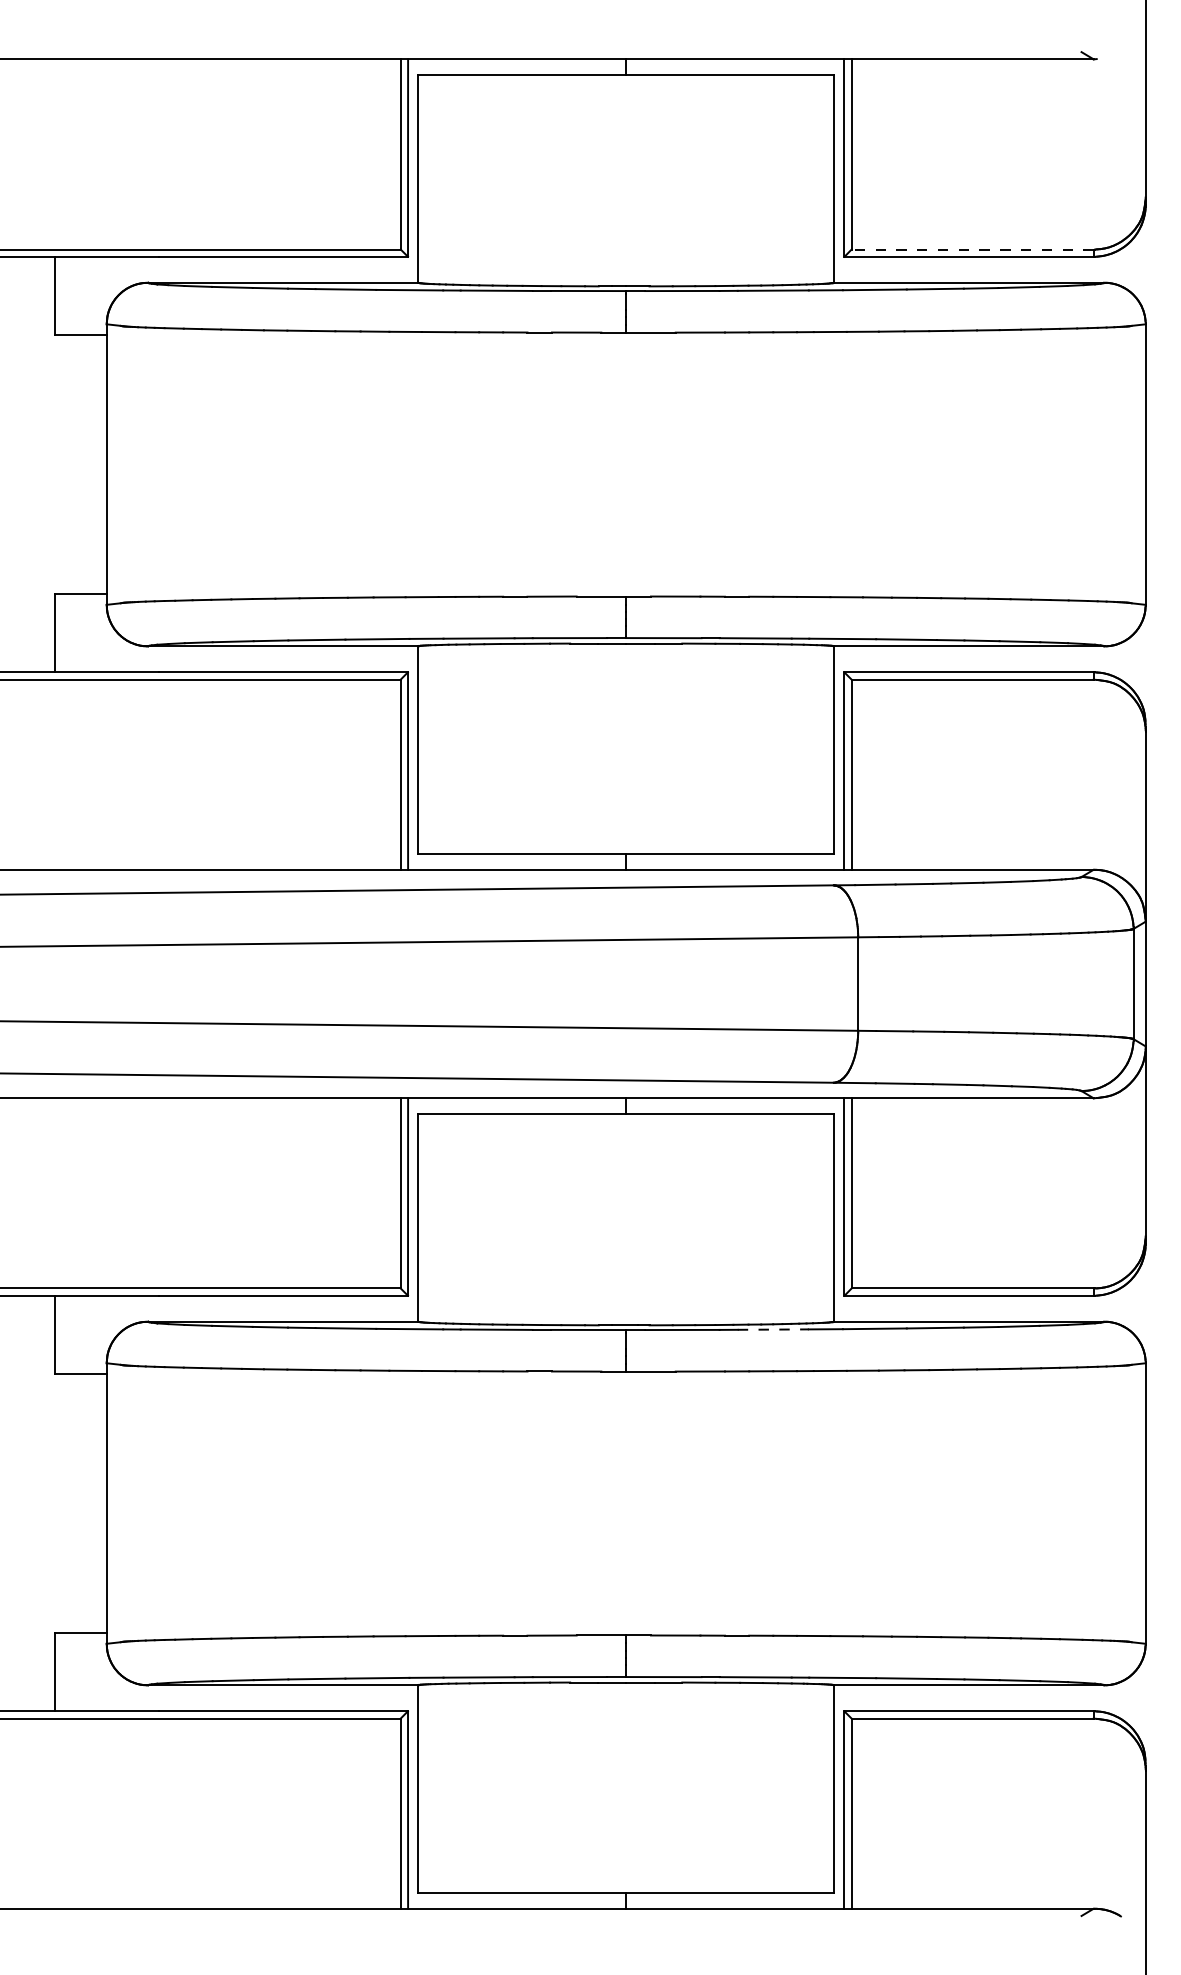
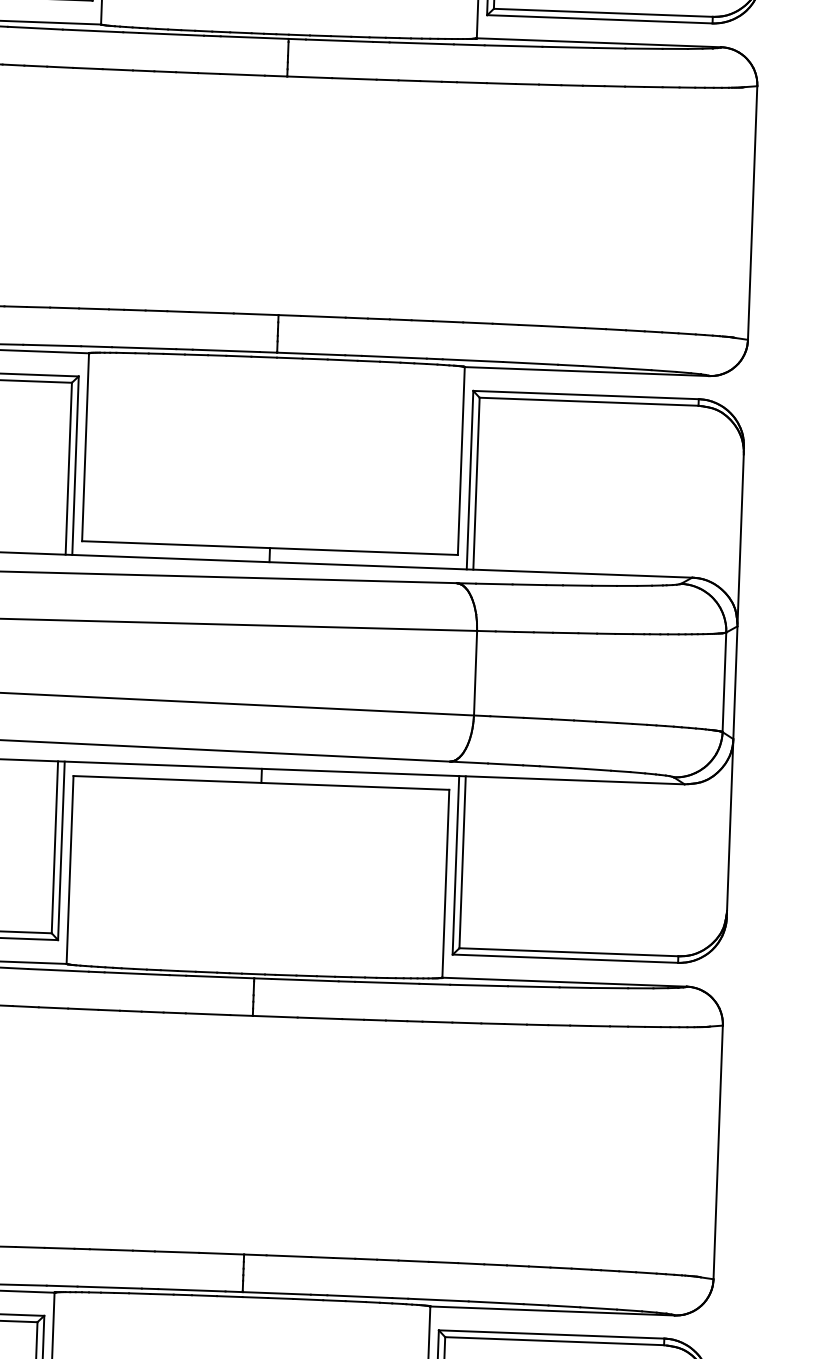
line: (972, 249) -> (603, 12), dashed -> solid
line: (773, 1329) -> (387, 982), dashed -> solid

